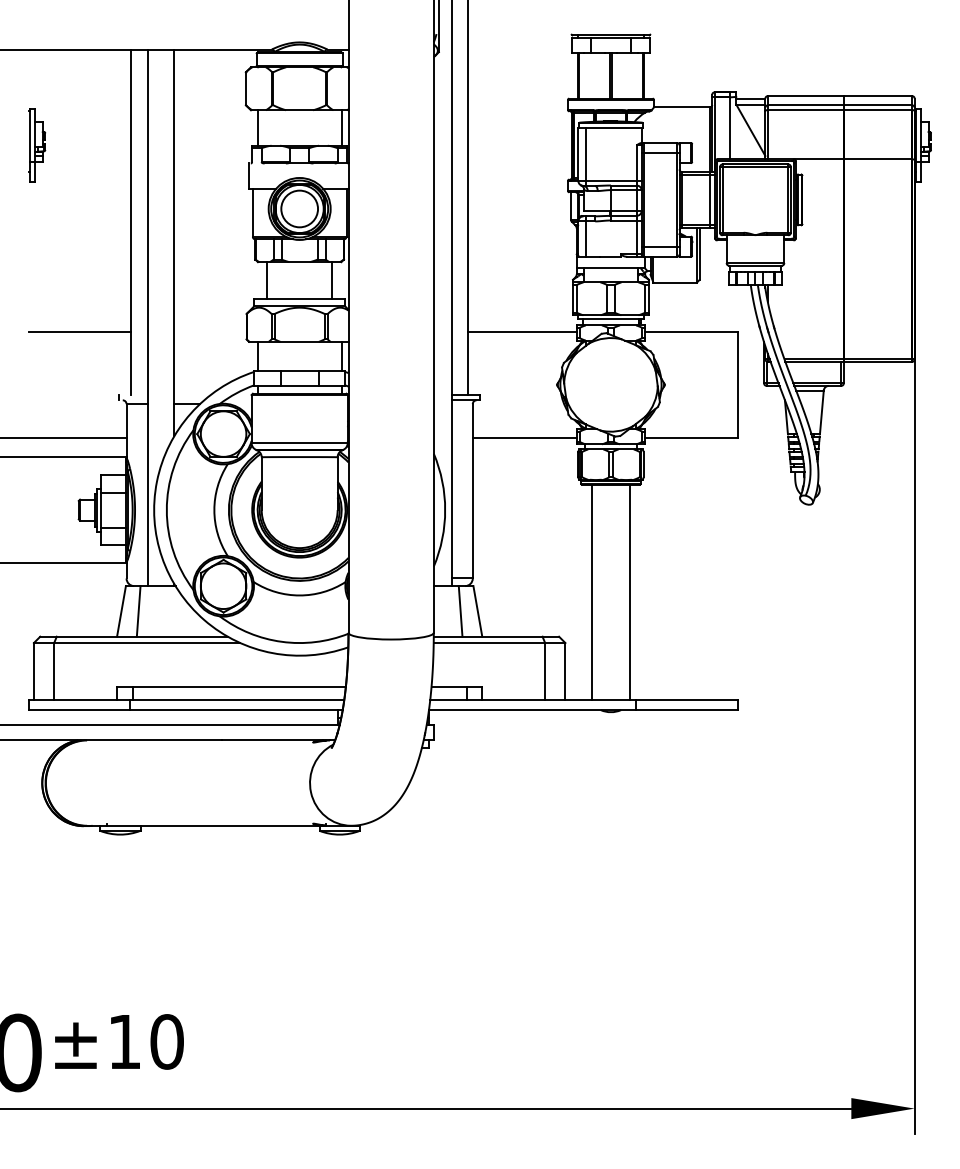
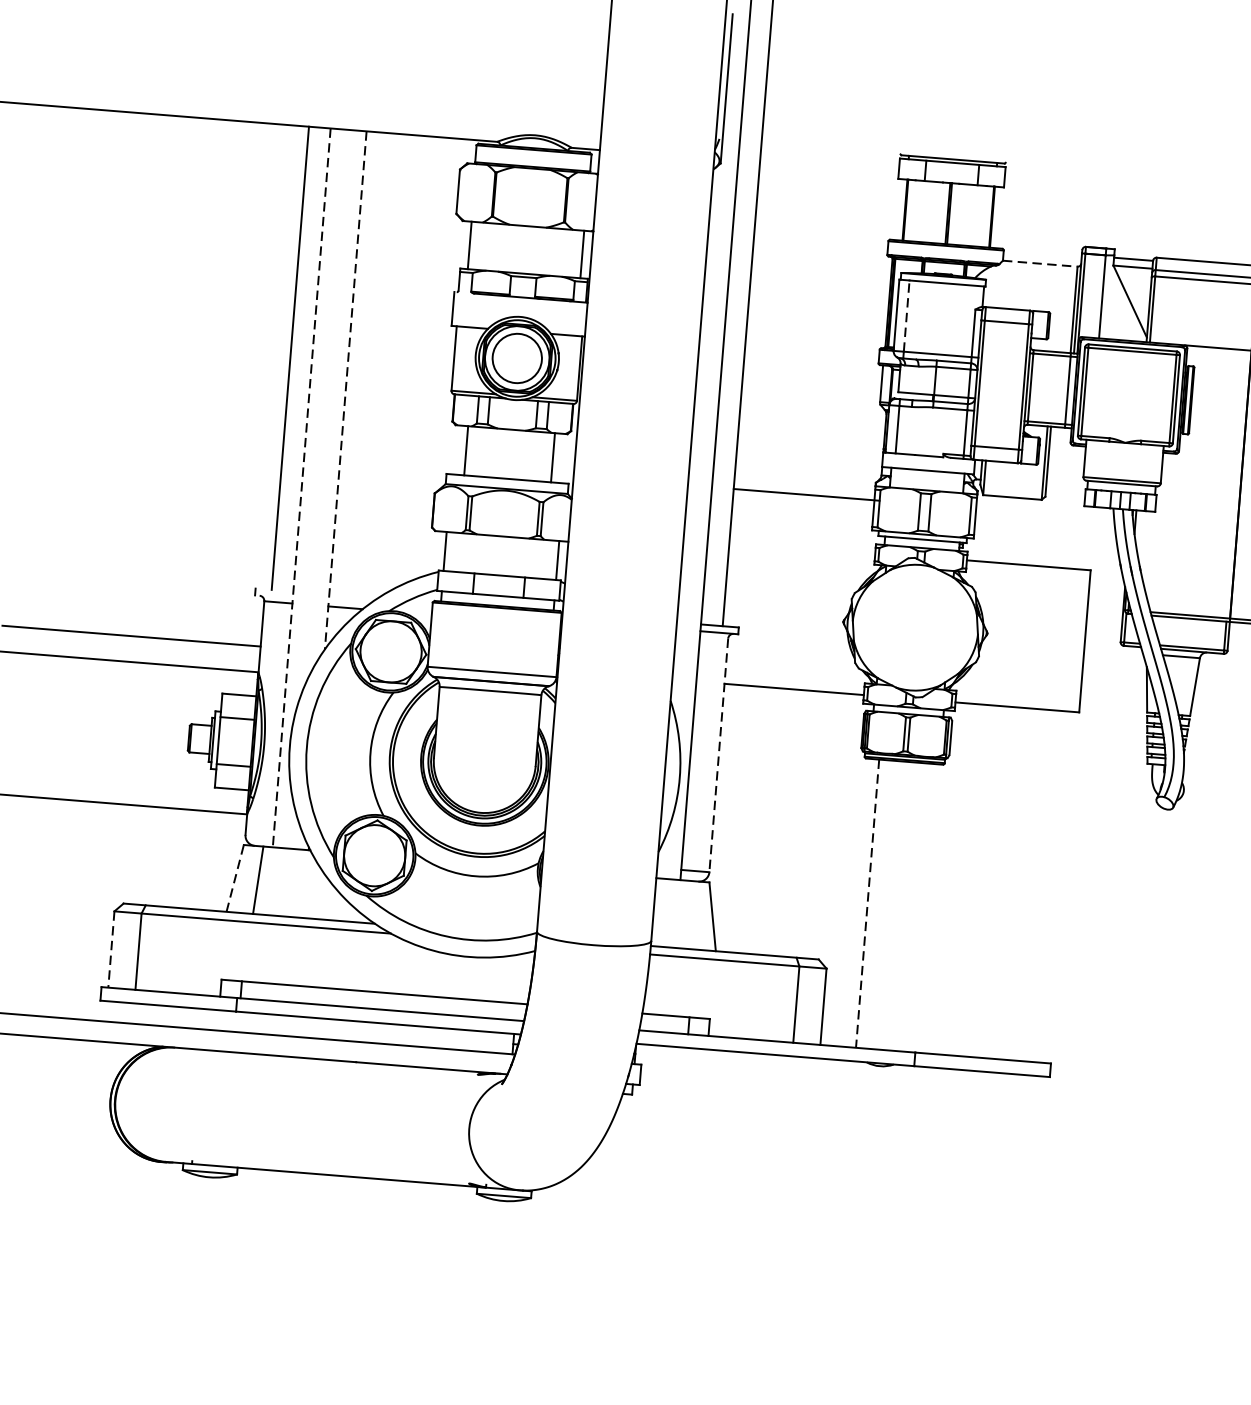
line: (681, 107) -> (1039, 263), solid -> dashed
part: (37, 145) -> (172, 245), removed
line: (585, 154) -> (906, 316), solid -> dashed
line: (174, 243) -> (345, 391), solid -> dashed
line: (147, 318) -> (301, 488), solid -> dashed
line: (79, 331) -> (209, 498), removed
line: (521, 331) -> (805, 494), moved
line: (472, 491) -> (718, 755), solid -> dashed
line: (629, 591) -> (917, 906), removed
line: (592, 592) -> (868, 903), solid -> dashed
line: (121, 611) -> (235, 878), solid -> dashed
line: (460, 611) -> (689, 915), removed
line: (33, 672) -> (110, 950), solid -> dashed

